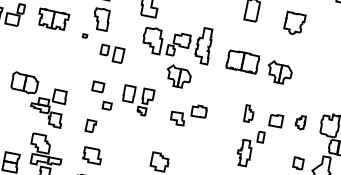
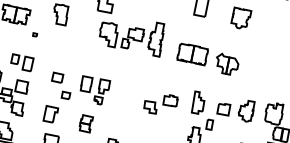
part: (84, 35) -> (34, 34), moved
part: (112, 53) -> (22, 62), moved
part: (178, 76) -> (132, 68), removed
part: (248, 113) -> (197, 102), size x1.43
part: (188, 115) -> (160, 104), moved
part: (300, 122) -> (246, 110), size x1.67
part: (90, 125) -> (50, 113), size x1.43
part: (129, 136) -> (86, 124), added

